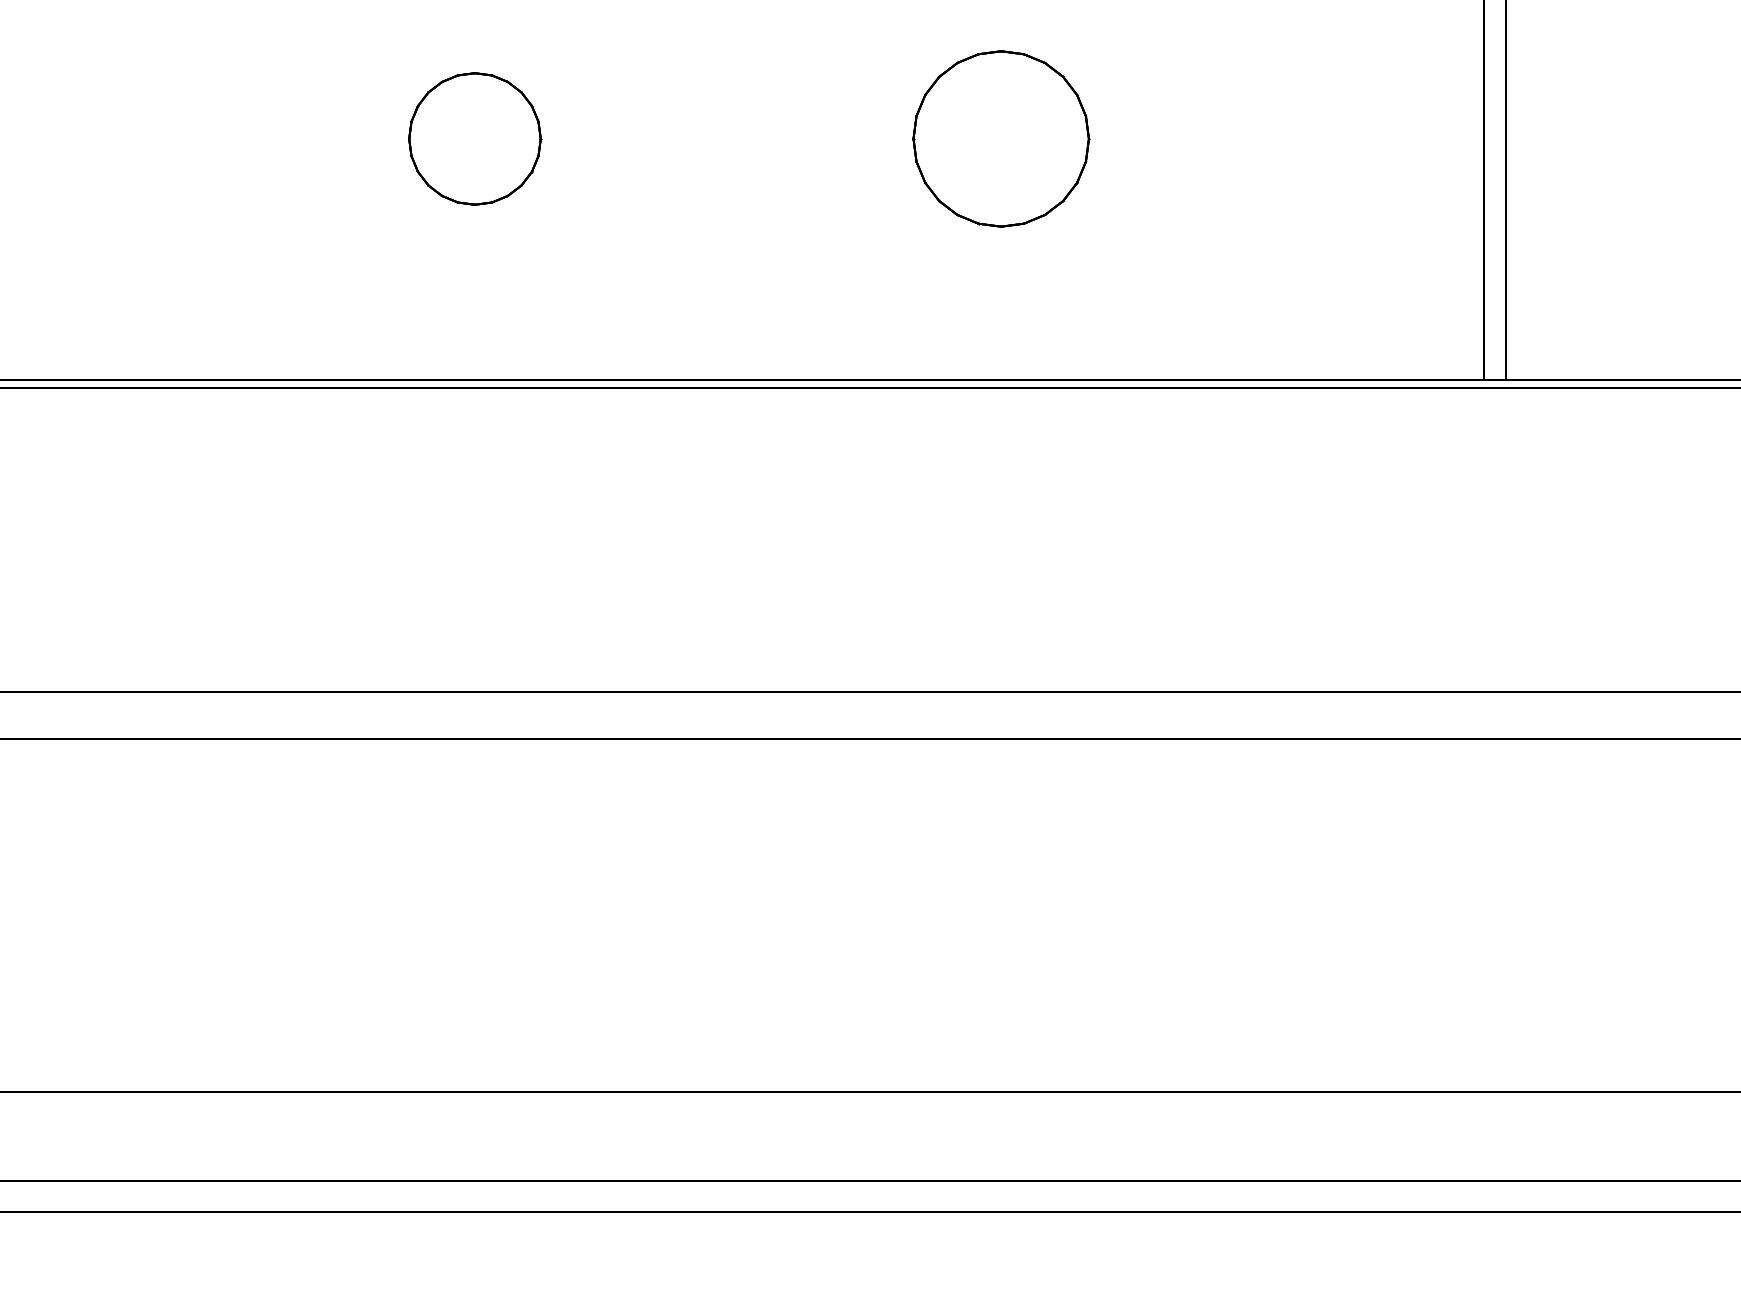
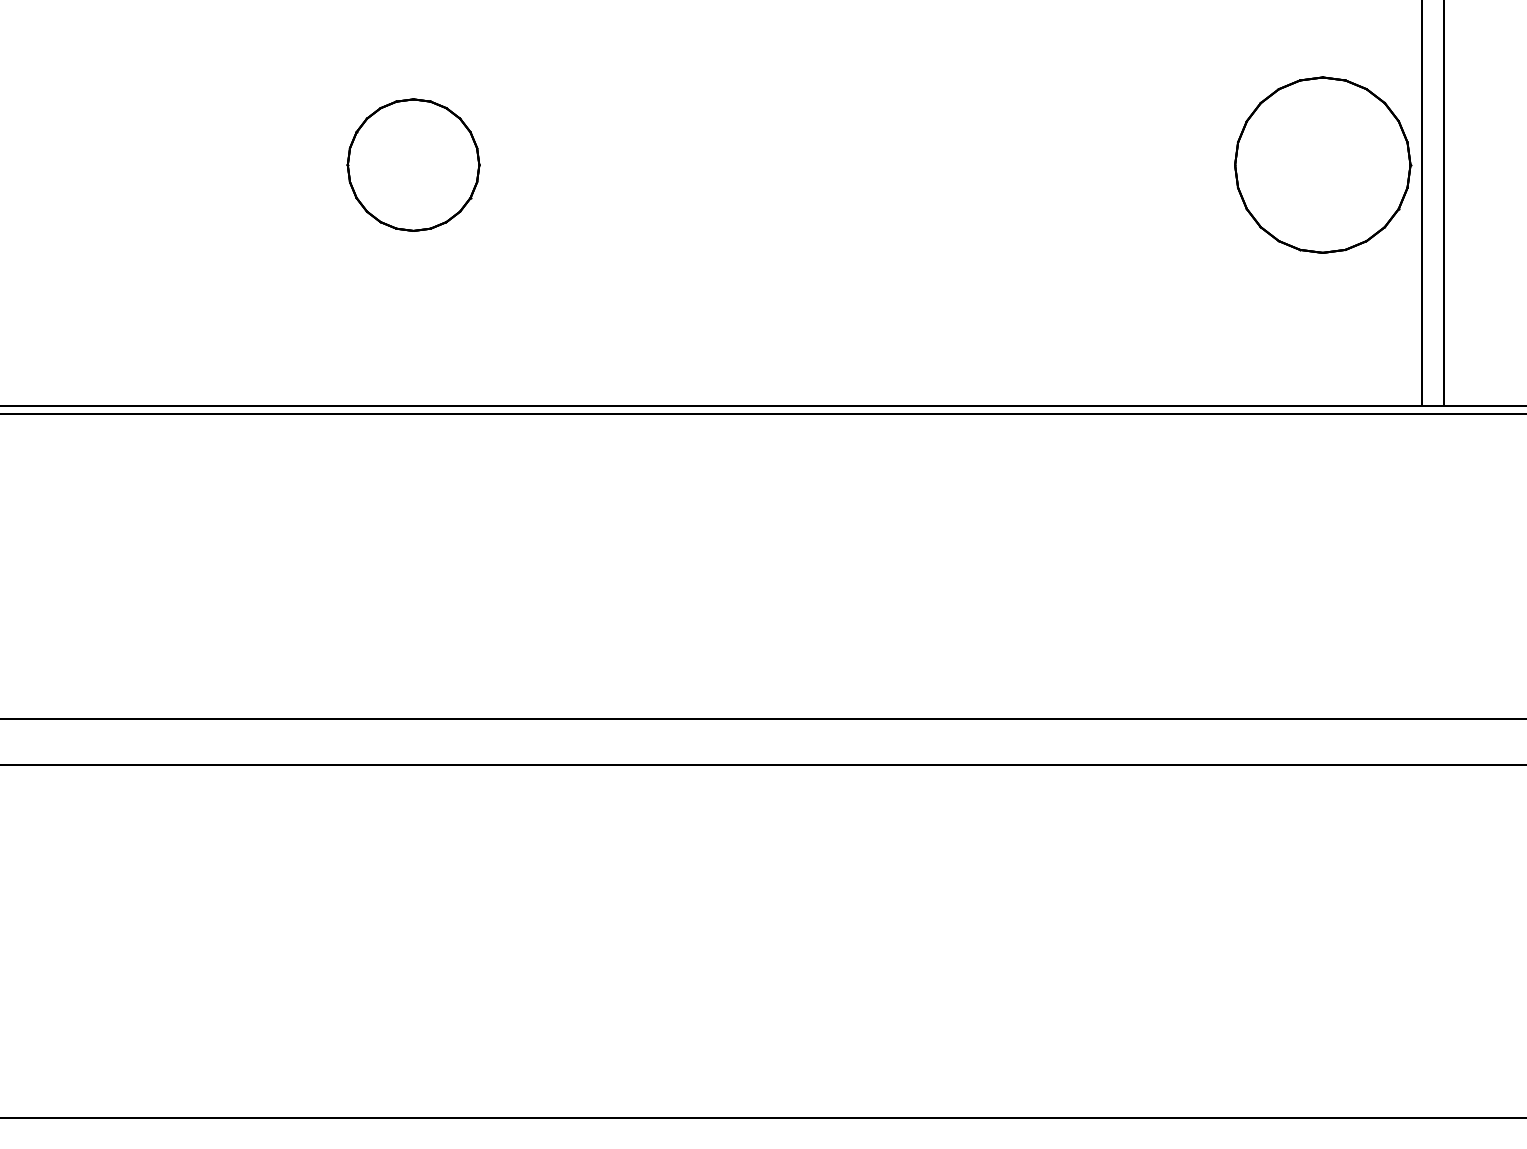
part: (1001, 138) -> (1323, 164), moved

